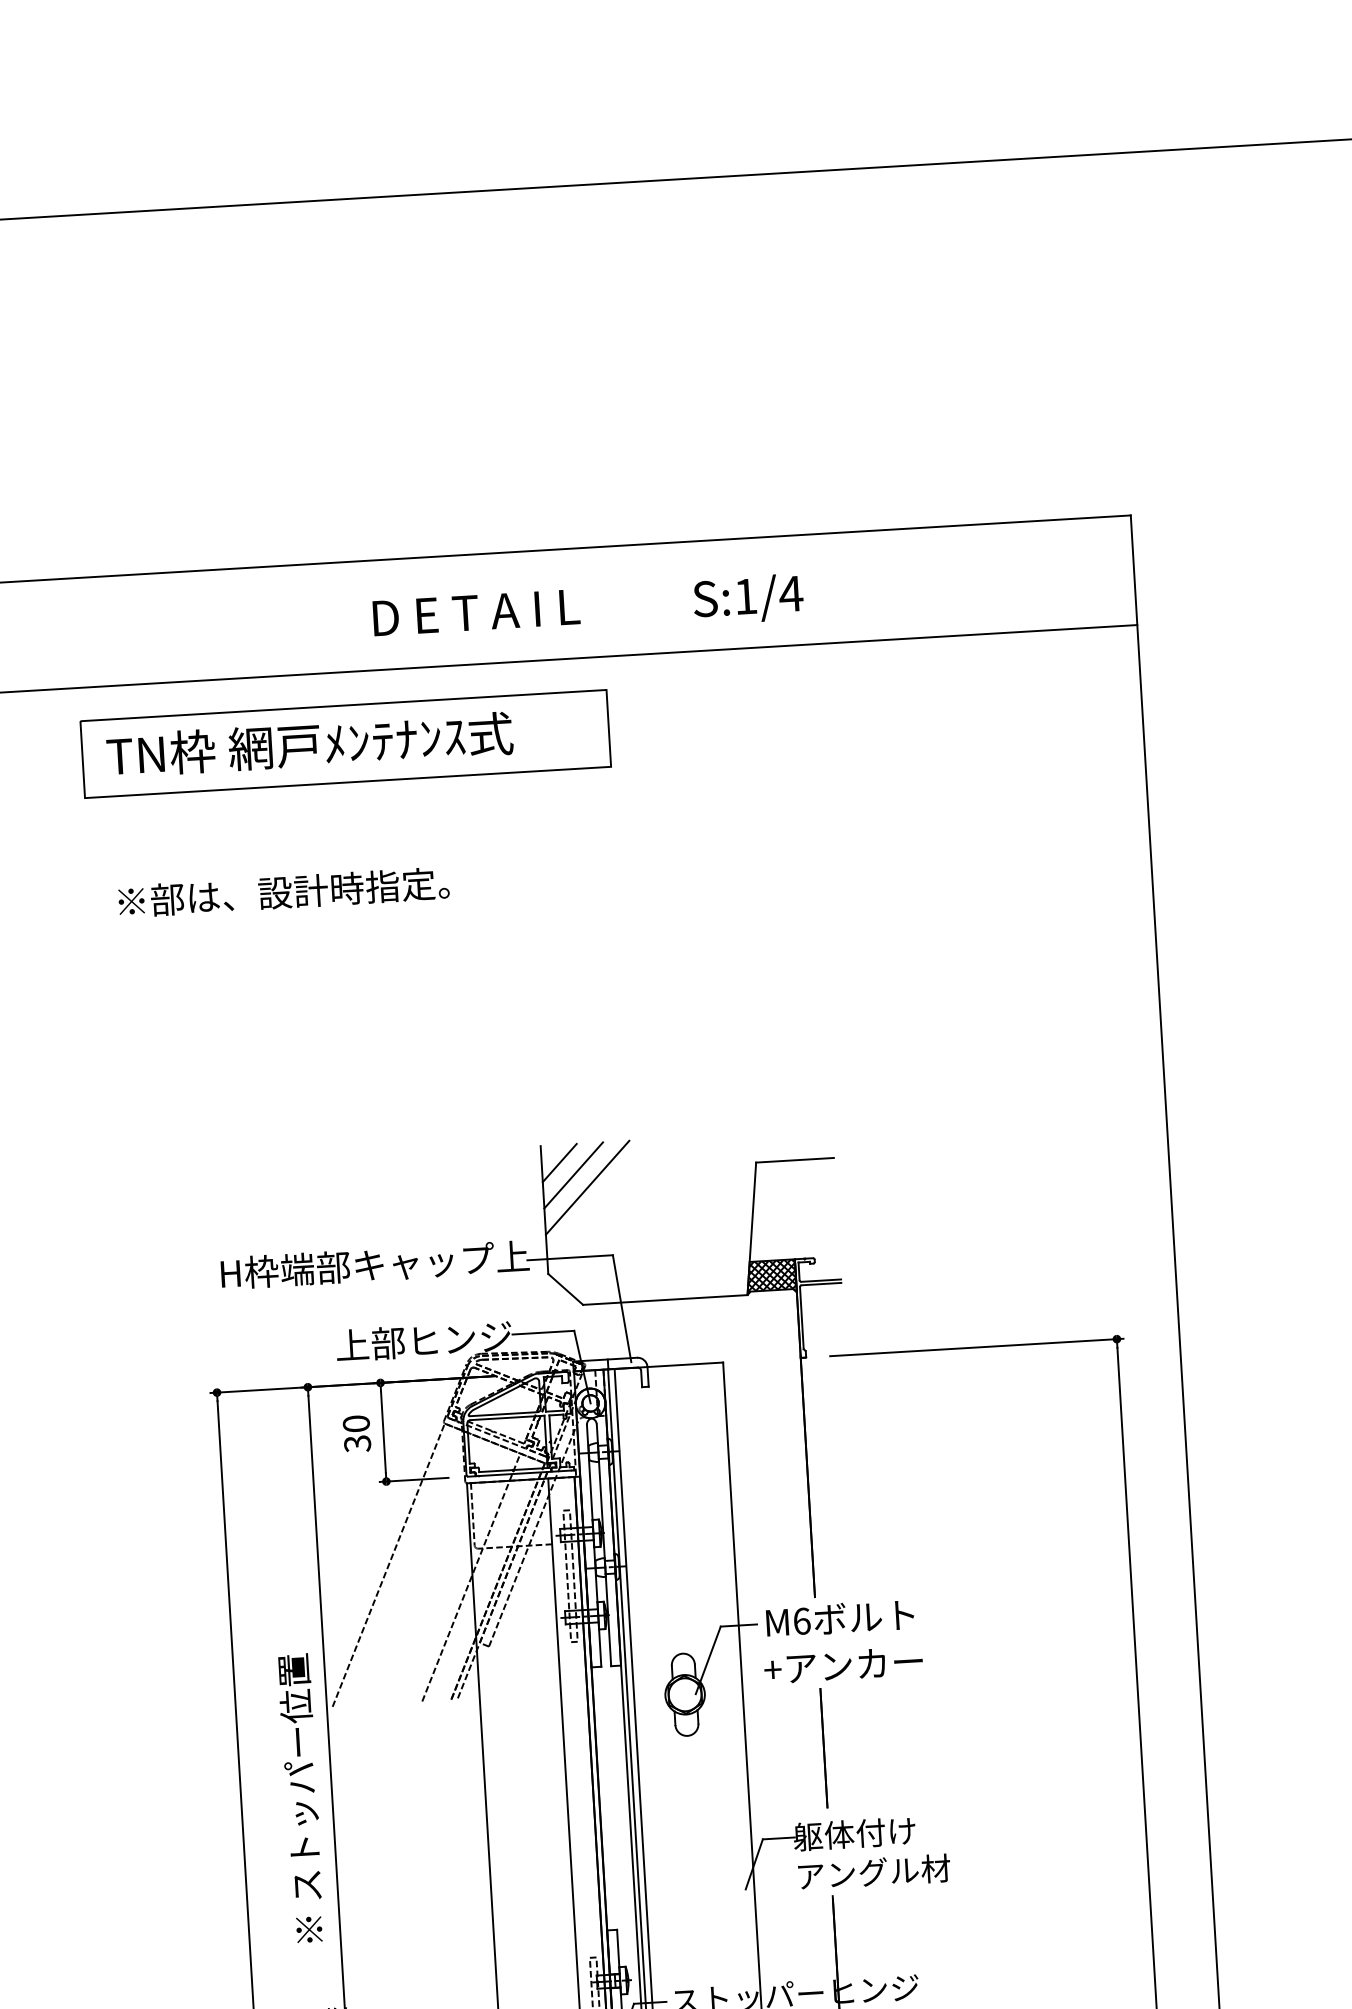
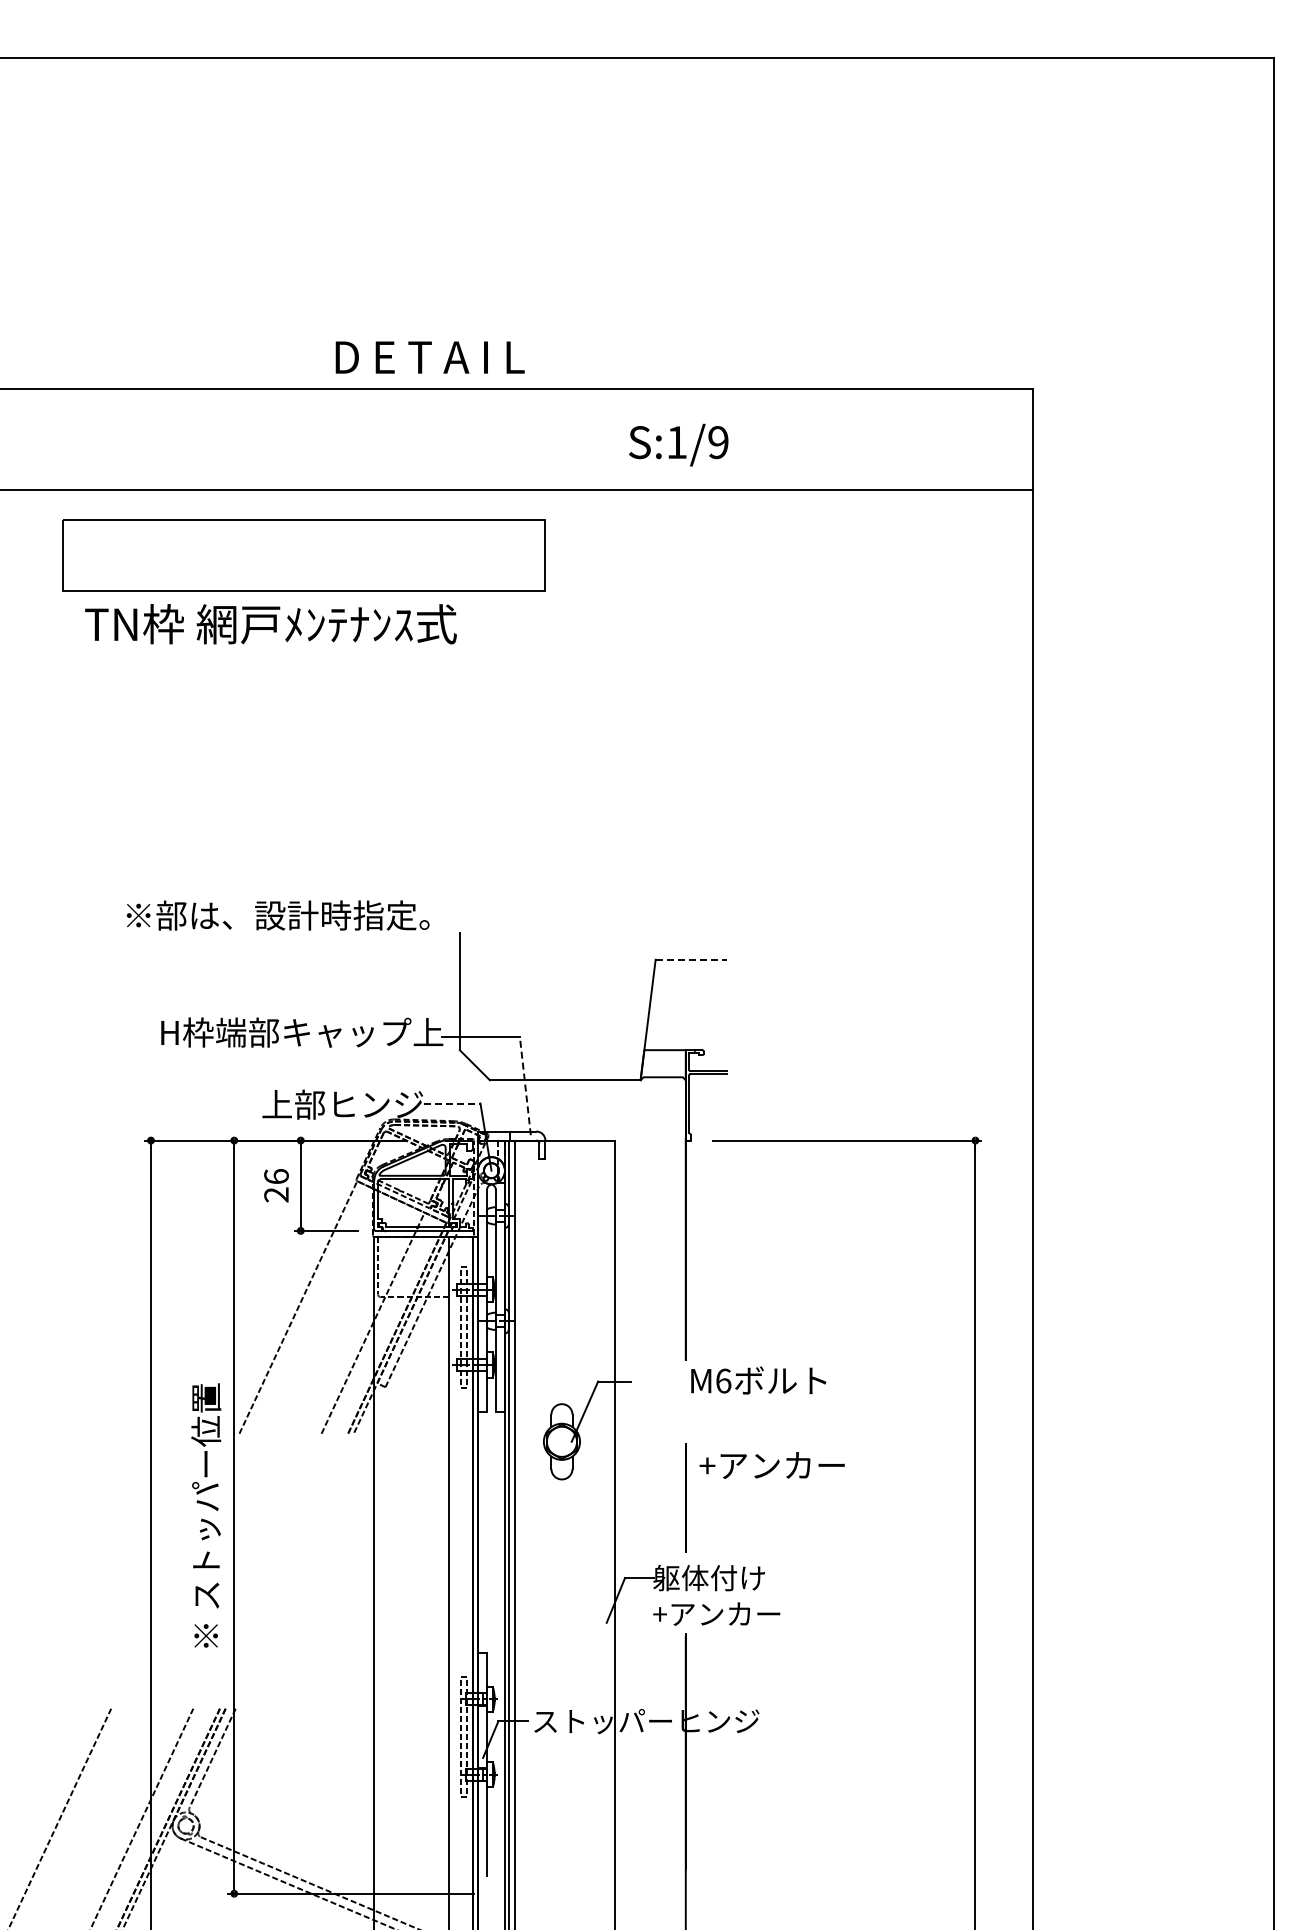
text: (791, 593) -> (718, 442), S:1/4 -> S:1/9
text: (475, 612) -> (429, 357), moved
text: (309, 745) -> (270, 624), moved
text: (283, 892) -> (277, 915), moved
line: (795, 1159) -> (691, 959), solid -> dashed
line: (558, 1163) -> (475, 949), removed
line: (572, 1175) -> (487, 961), removed
line: (587, 1187) -> (500, 973), removed
hatch: (770, 1277) -> (662, 1065), removed
line: (622, 1308) -> (525, 1085), solid -> dashed
line: (543, 1332) -> (452, 1103), solid -> dashed
text: (356, 1433) -> (276, 1185), 30 -> 26
text: (840, 1618) -> (758, 1380), moved
text: (842, 1665) -> (771, 1465), moved
text: (872, 1871) -> (723, 1613), アングル材 -> +アンカー

